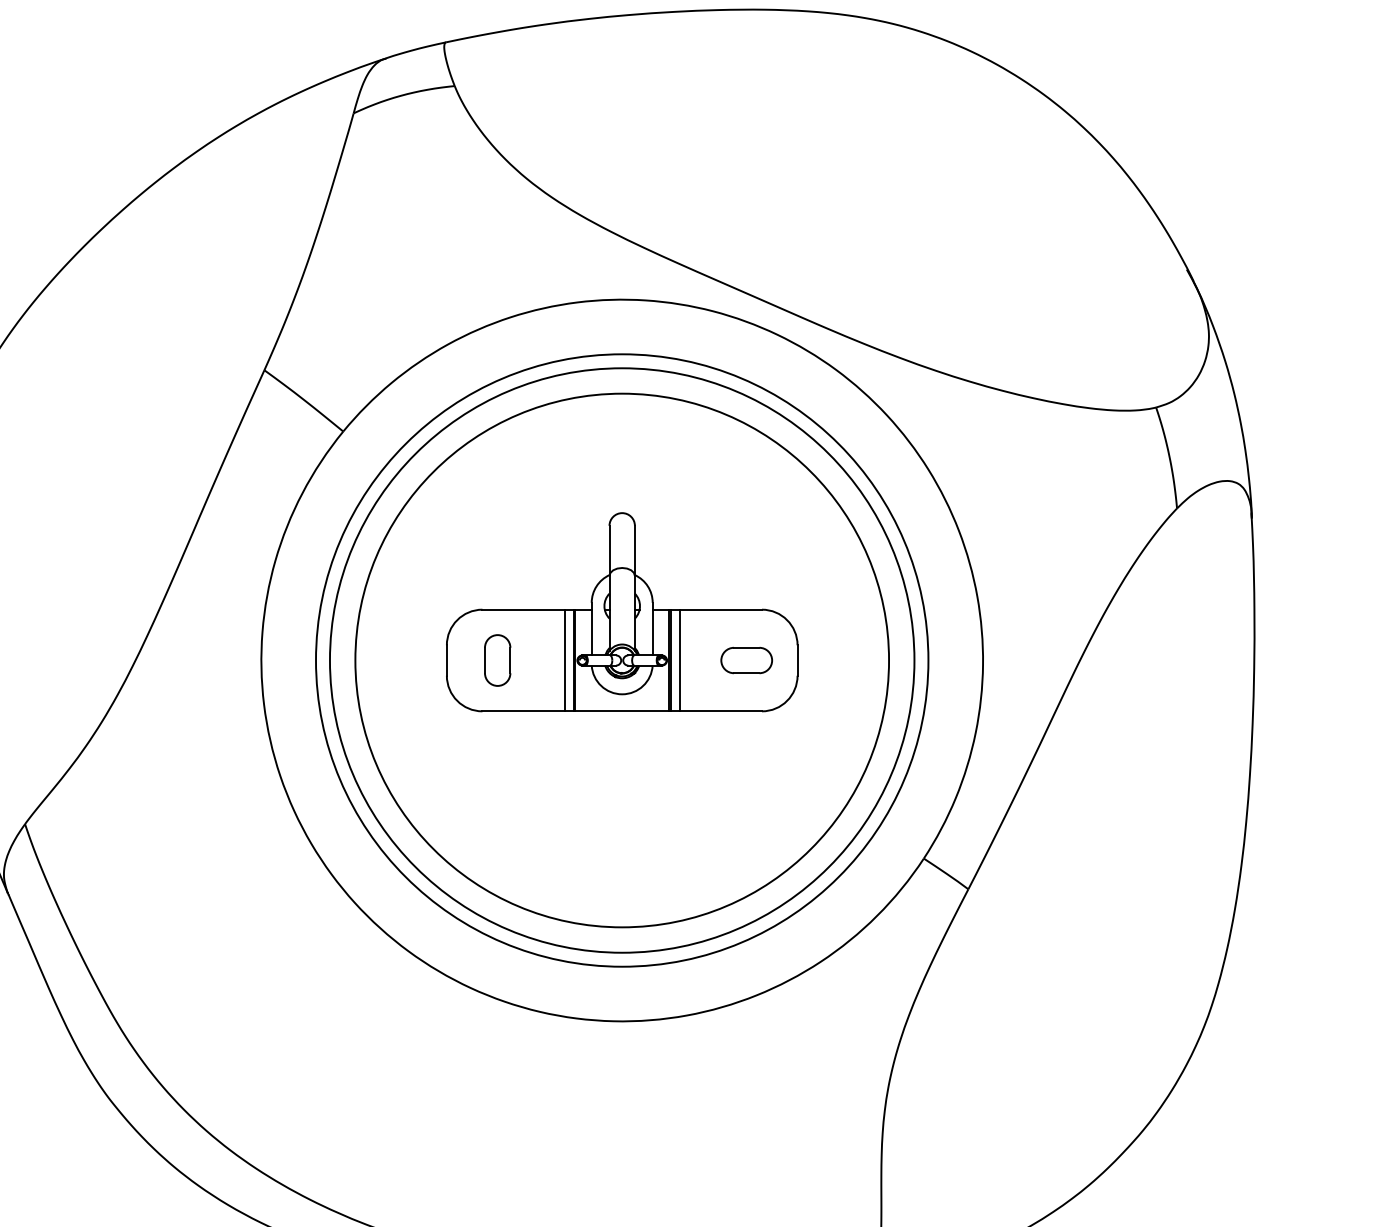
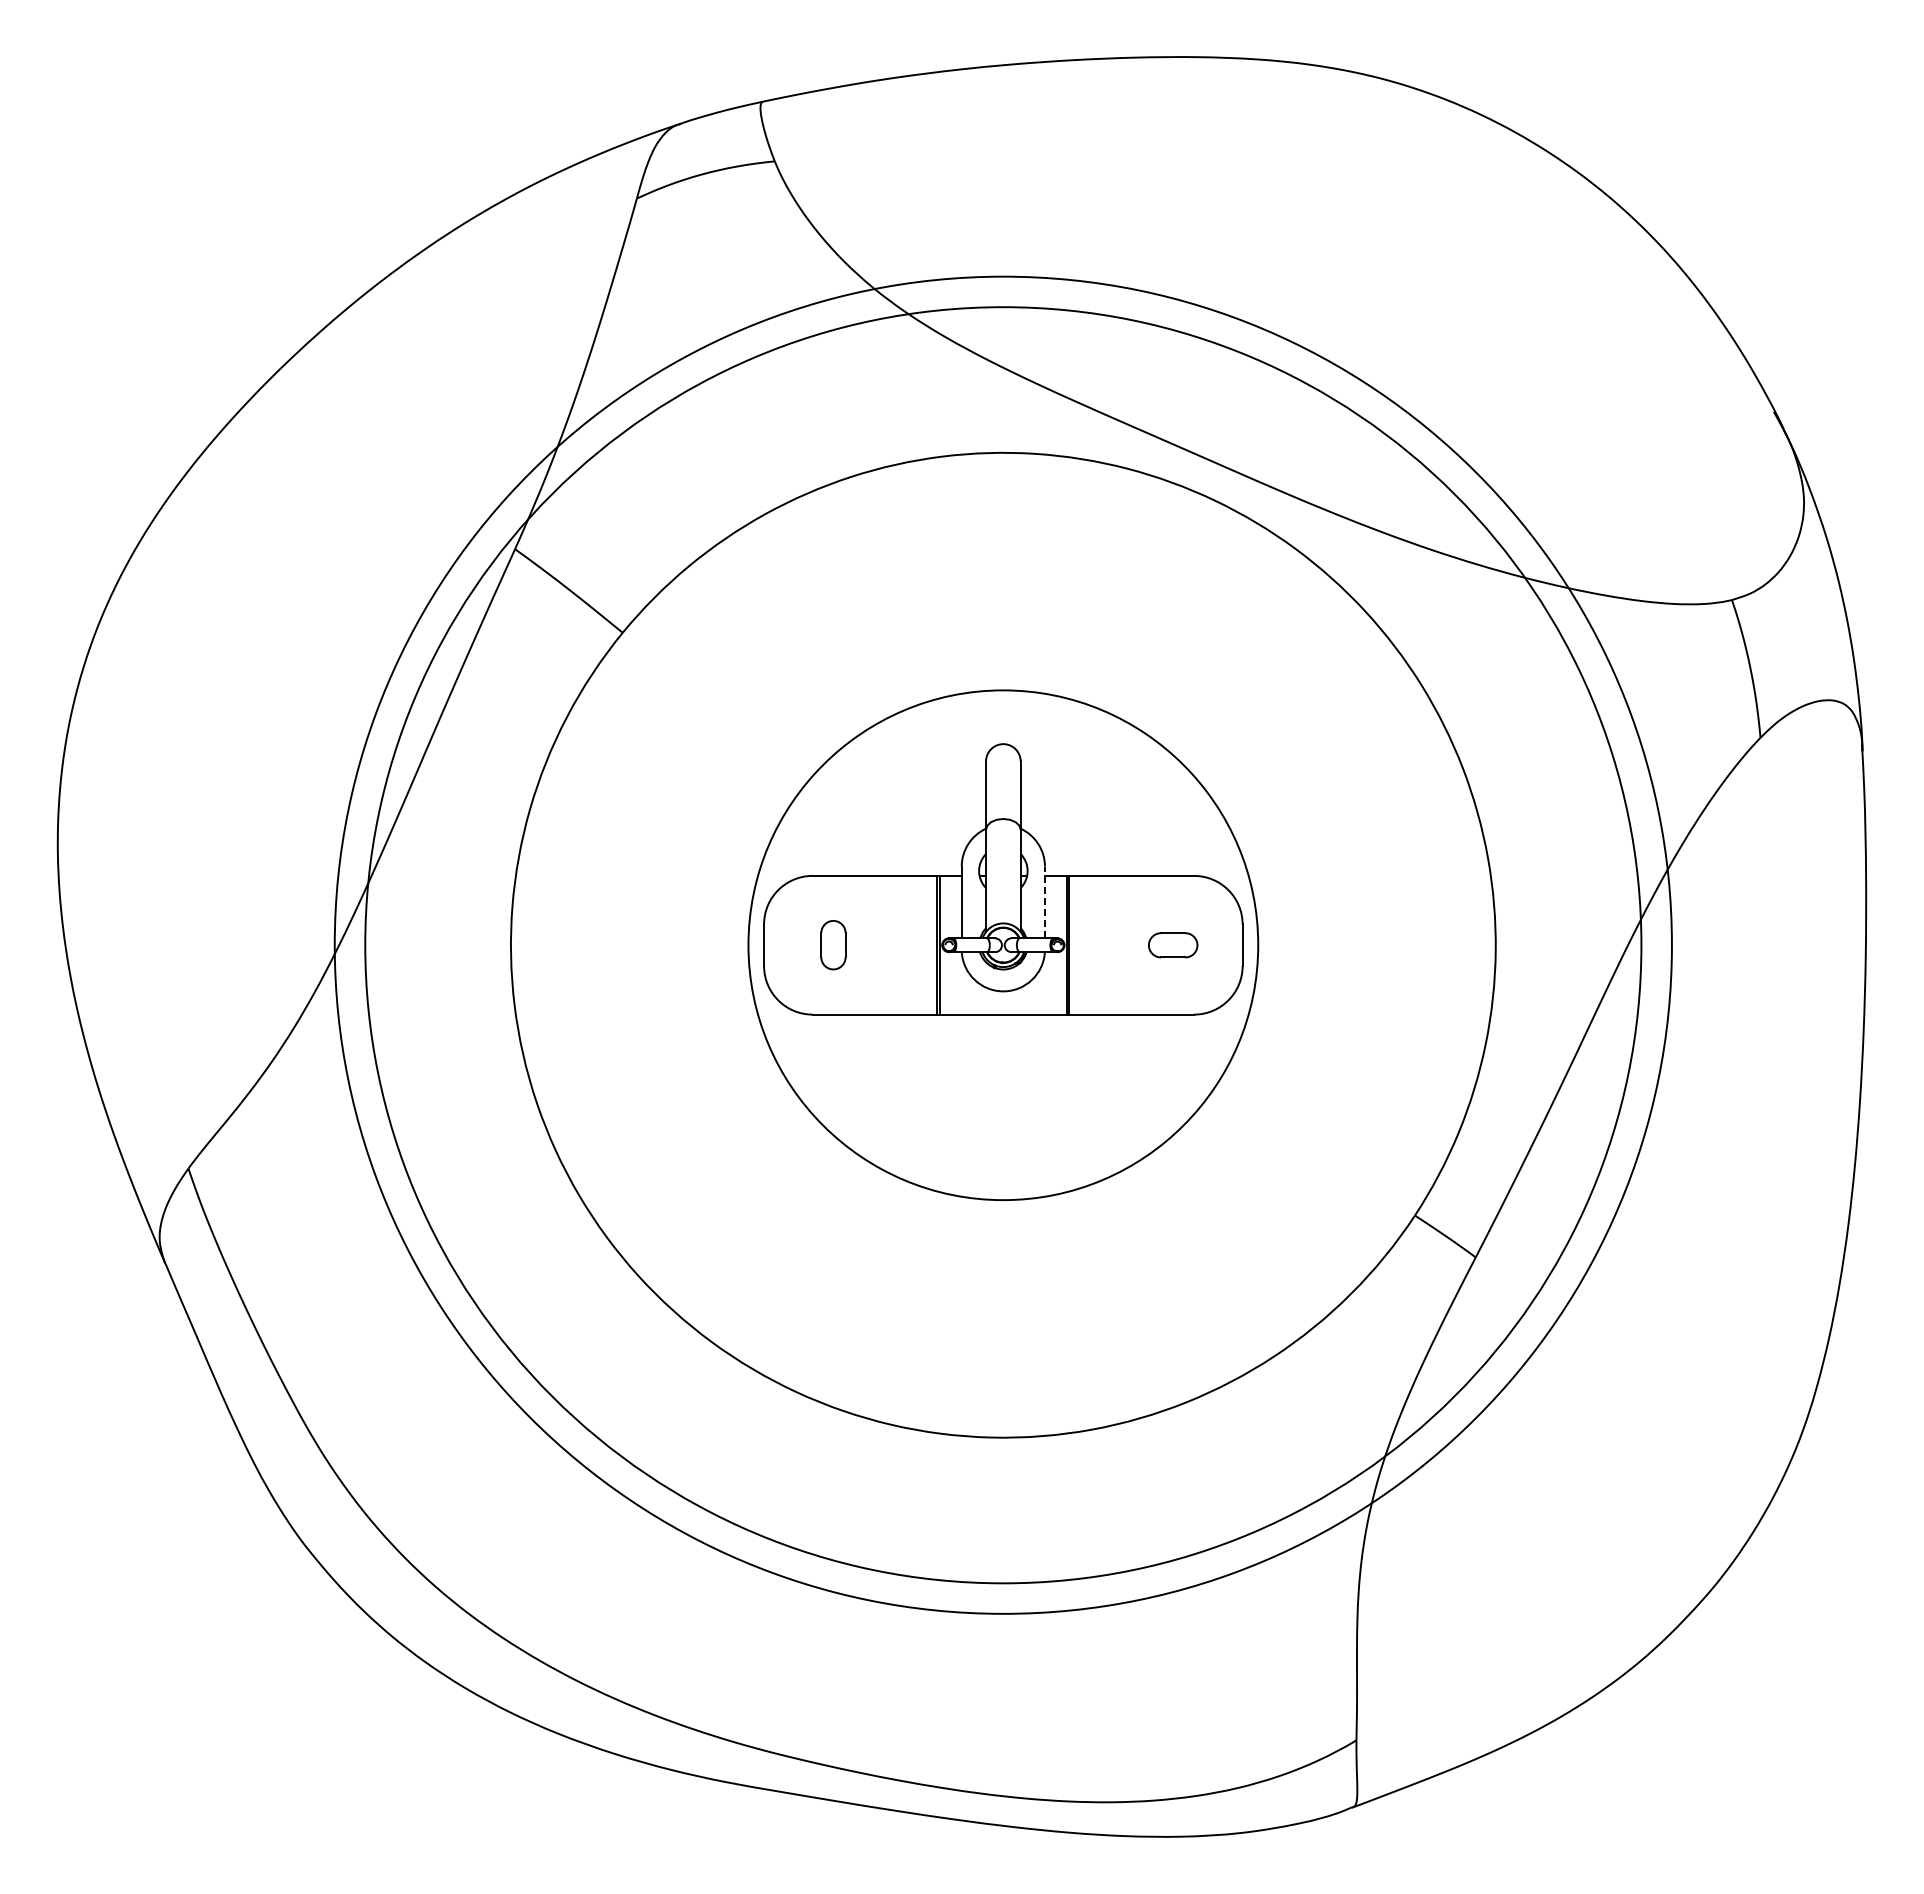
line: (652, 629) -> (1044, 902), solid -> dashed
part: (497, 659) -> (833, 944), size x0.7
line: (564, 659) -> (924, 944), removed
line: (679, 659) -> (1081, 944), removed
circle: (622, 660) -> (1003, 945), size x0.7
circle: (622, 660) -> (1003, 945), size x1.6
circle: (622, 660) -> (1003, 945), size x1.6
part: (746, 660) -> (1172, 945), size x0.7

